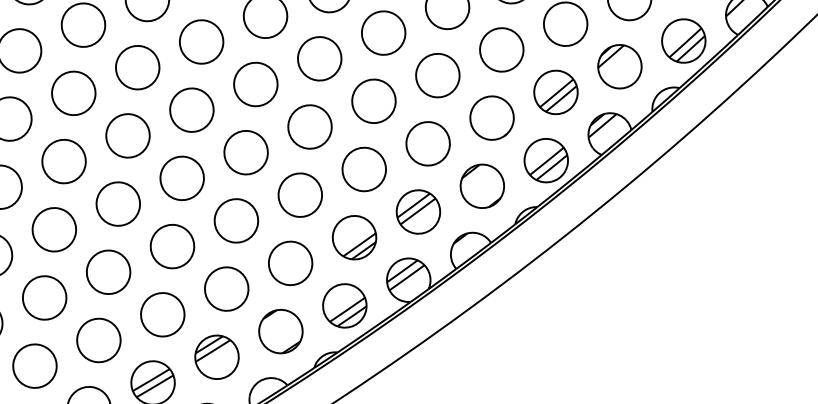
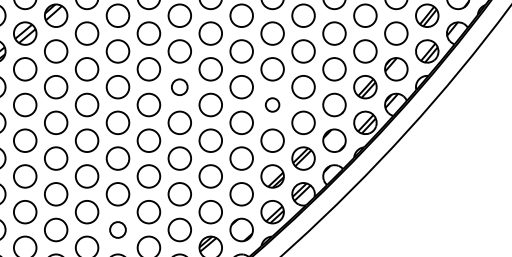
circle: (200, 42) -> (179, 87), size x0.7
circle: (373, 100) -> (272, 104), size x0.6
circle: (43, 296) -> (117, 229), size x0.7

